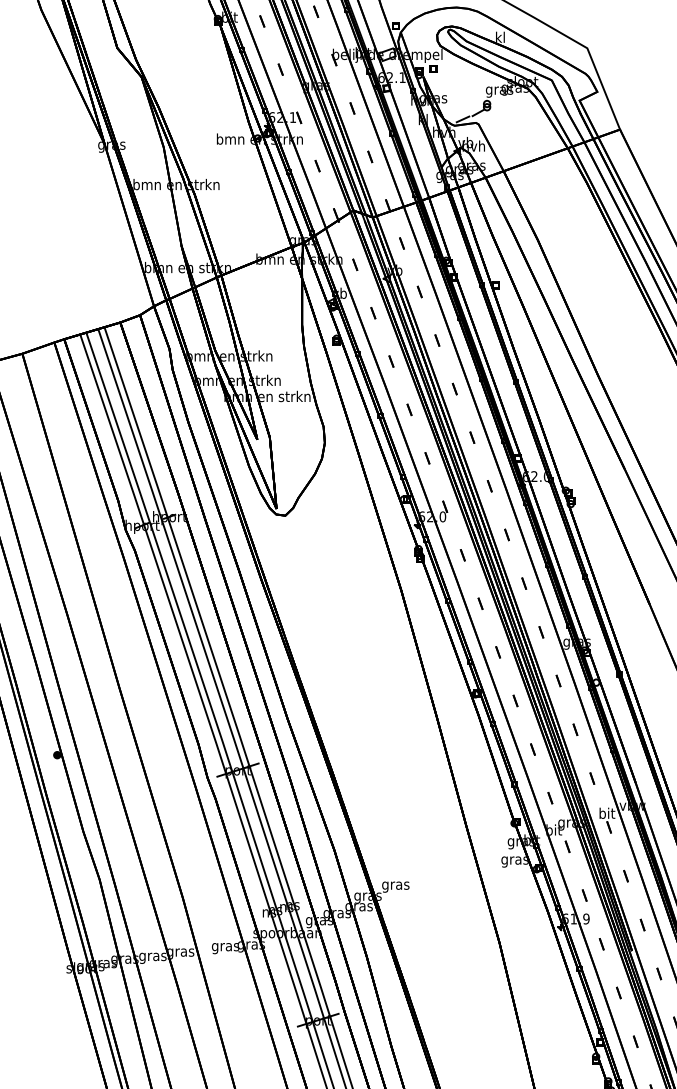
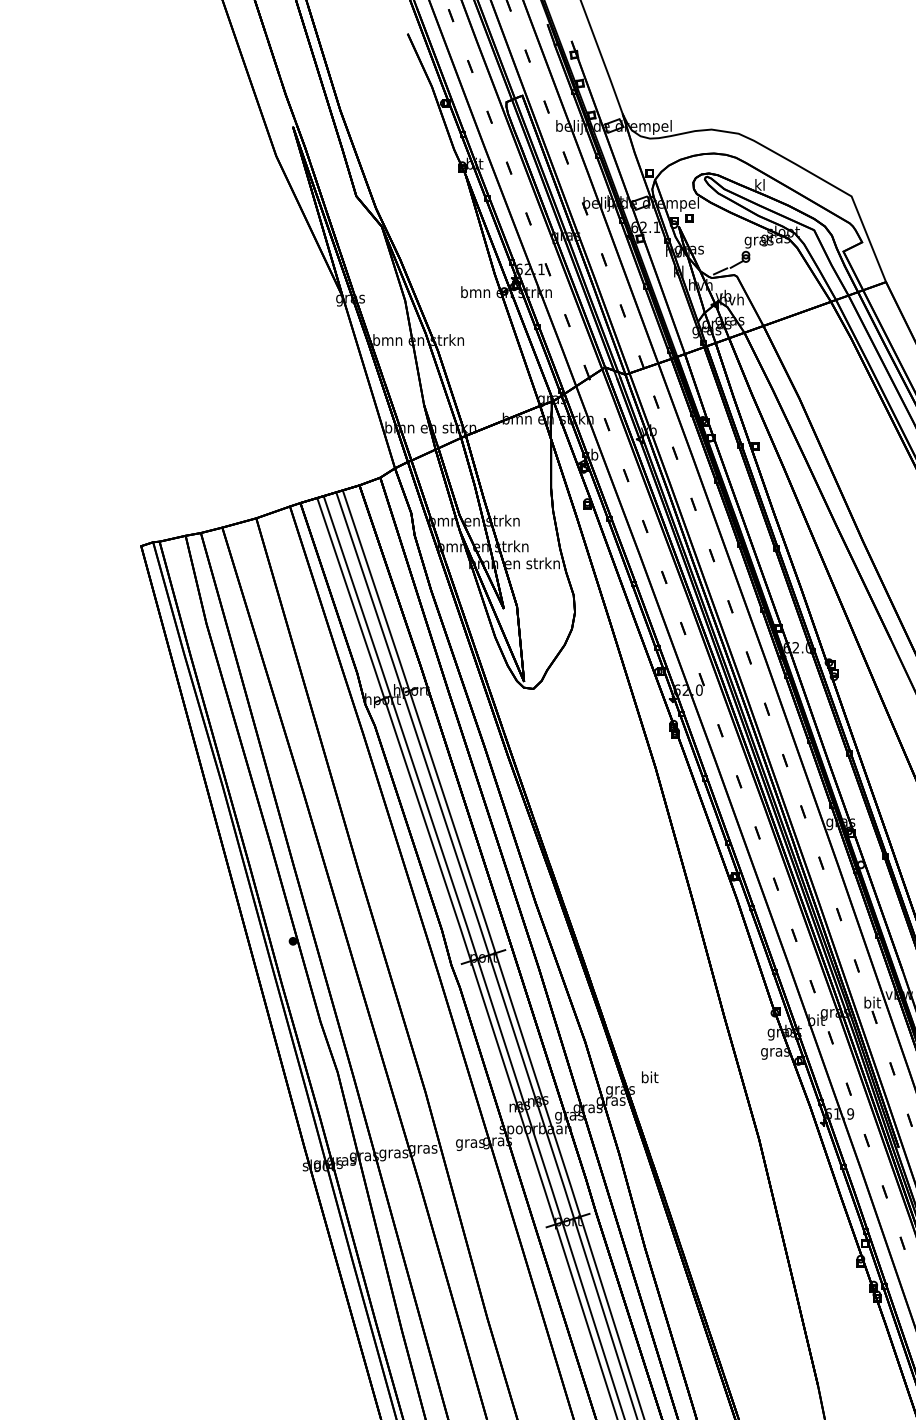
text: (395, 885) -> (649, 1078), gras -> bit

